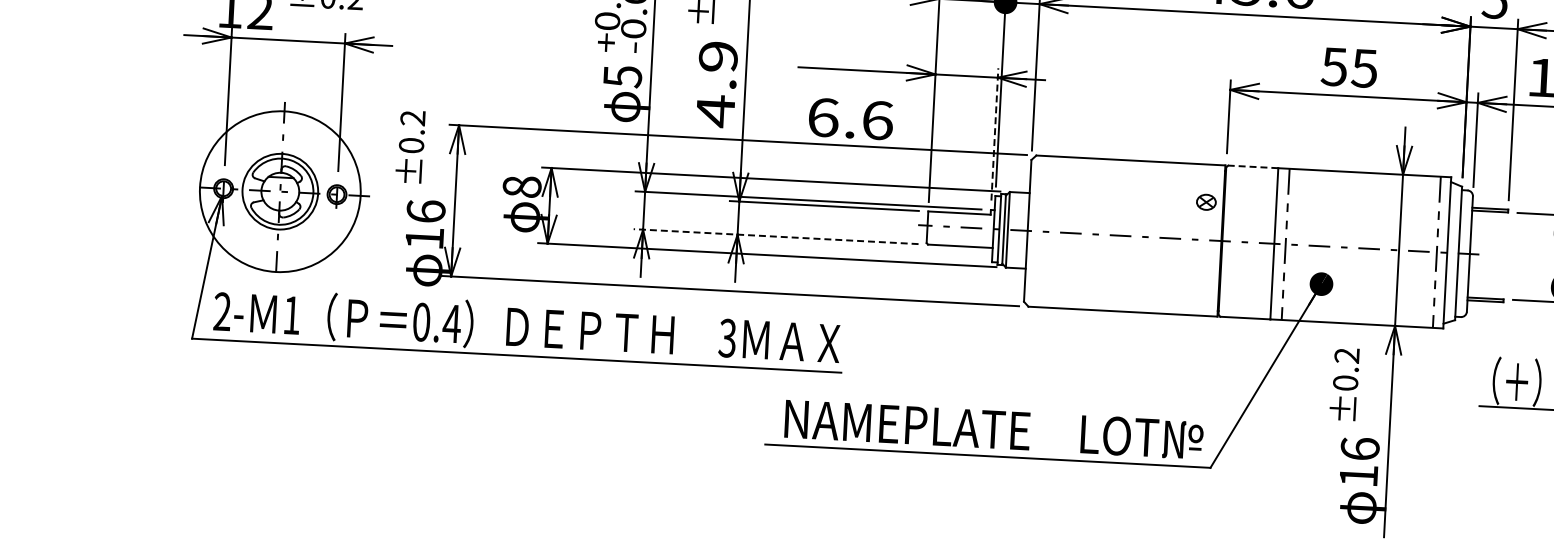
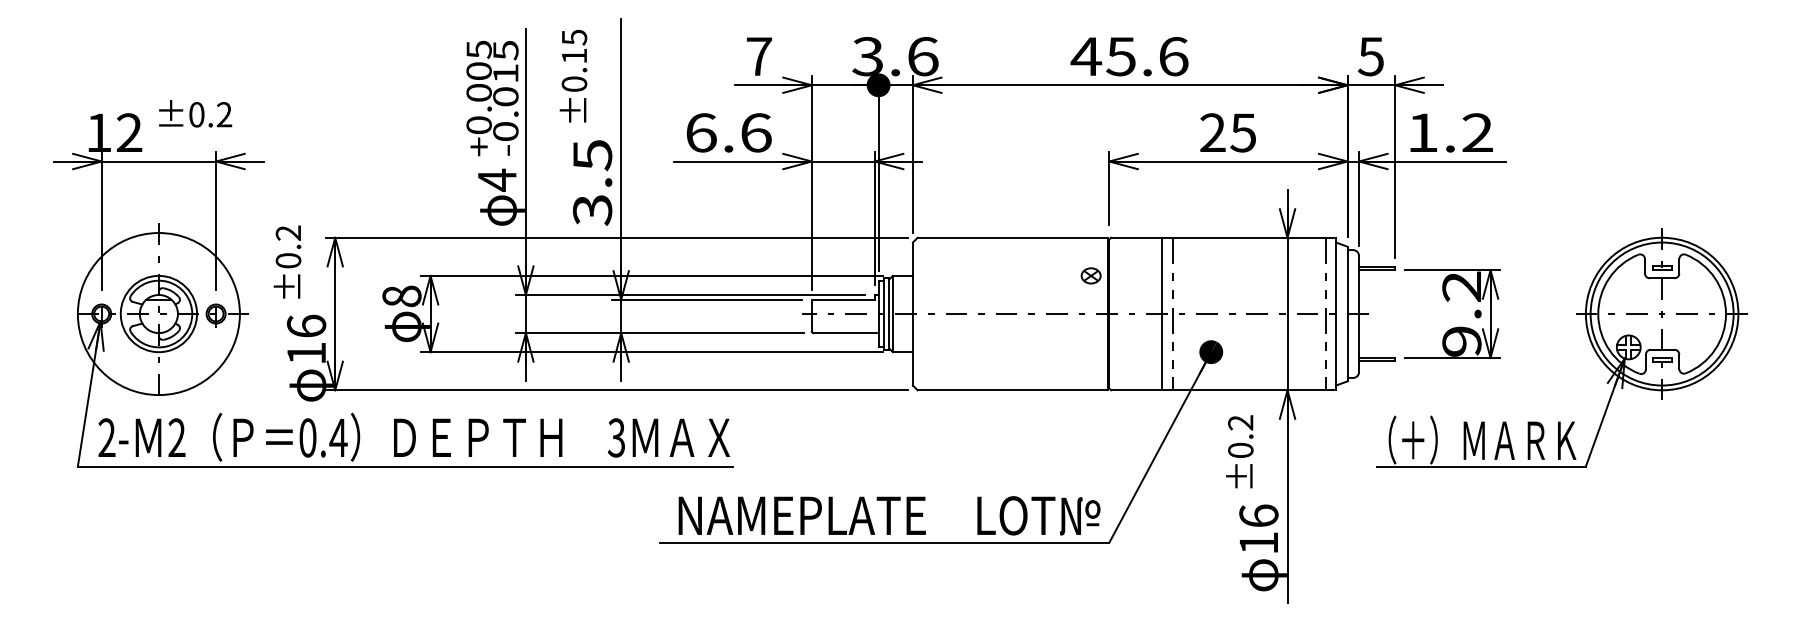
text: (1334, 66) -> (1212, 132), 55 -> 25
text: (622, 75) -> (497, 179), 5 -> 4
text: (716, 84) -> (592, 183), 4.9 -> 3.5
text: (851, 118) -> (729, 132), moved
line: (994, 134) -> (874, 218), dashed -> solid
line: (1252, 166) -> (1135, 237), dashed -> solid
line: (776, 237) -> (660, 333), dashed -> solid
text: (291, 314) -> (176, 437), 1 -> 2

